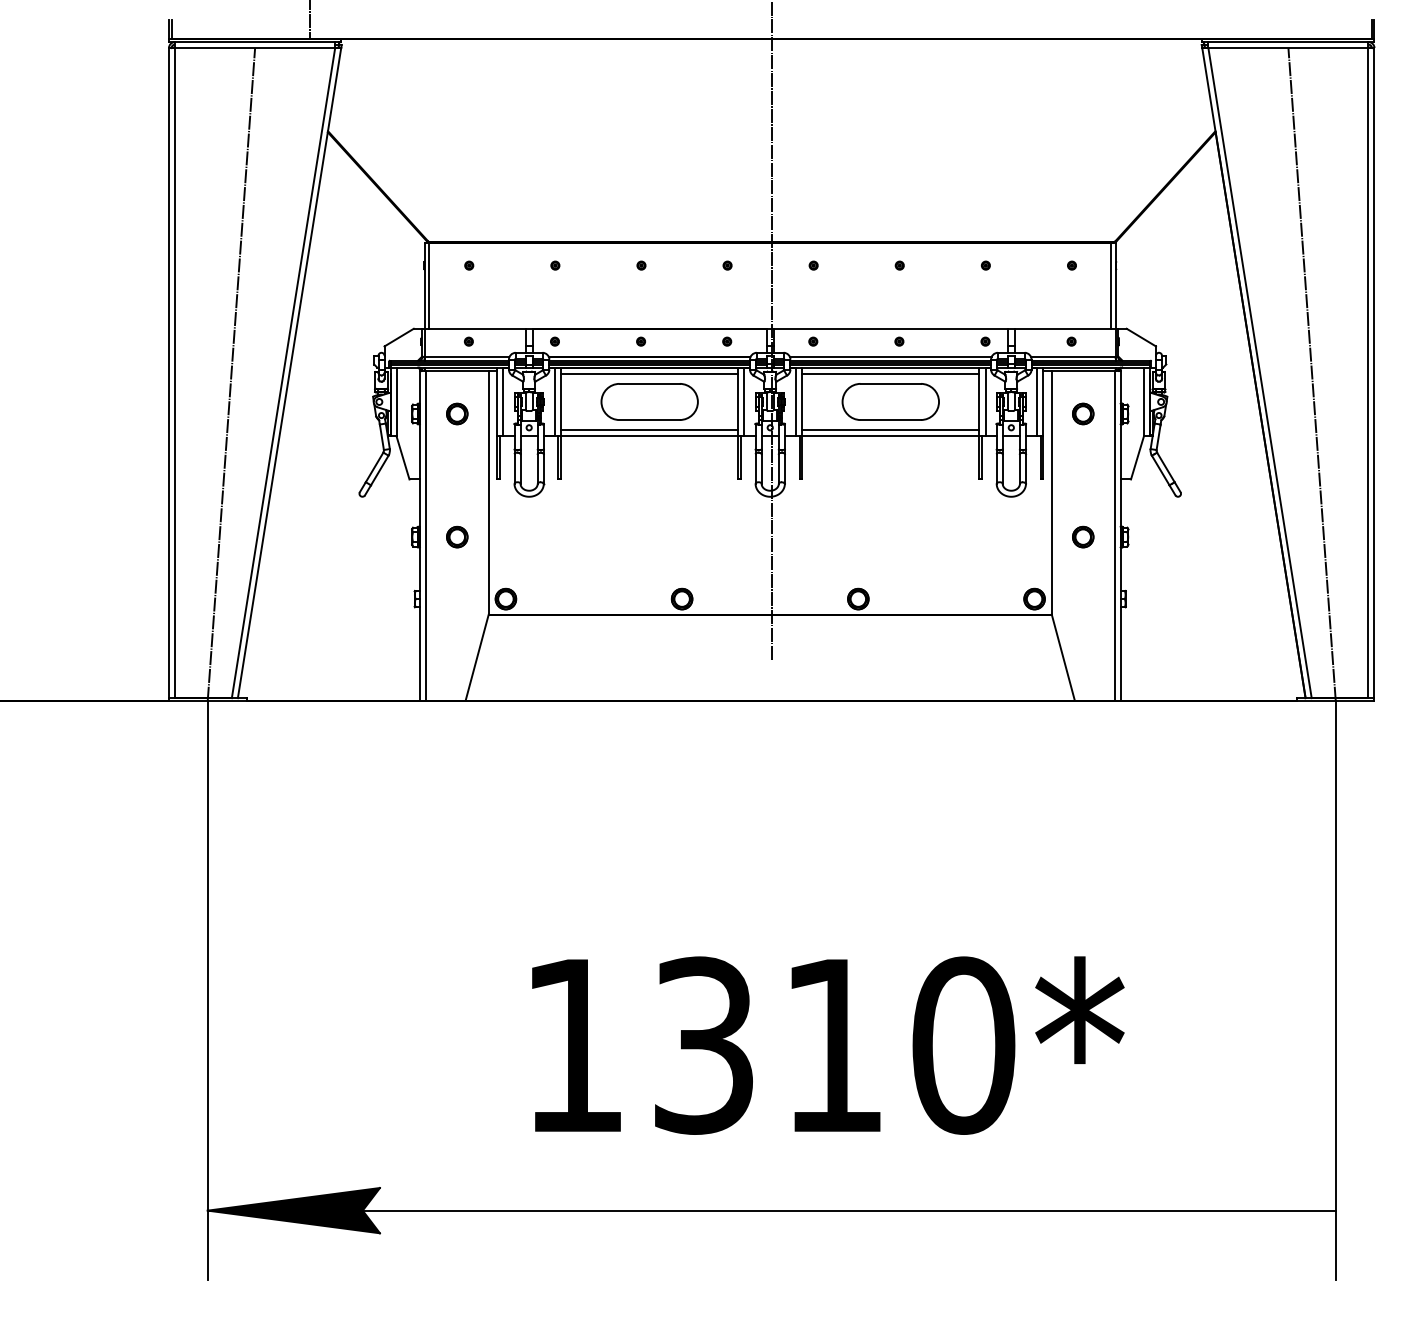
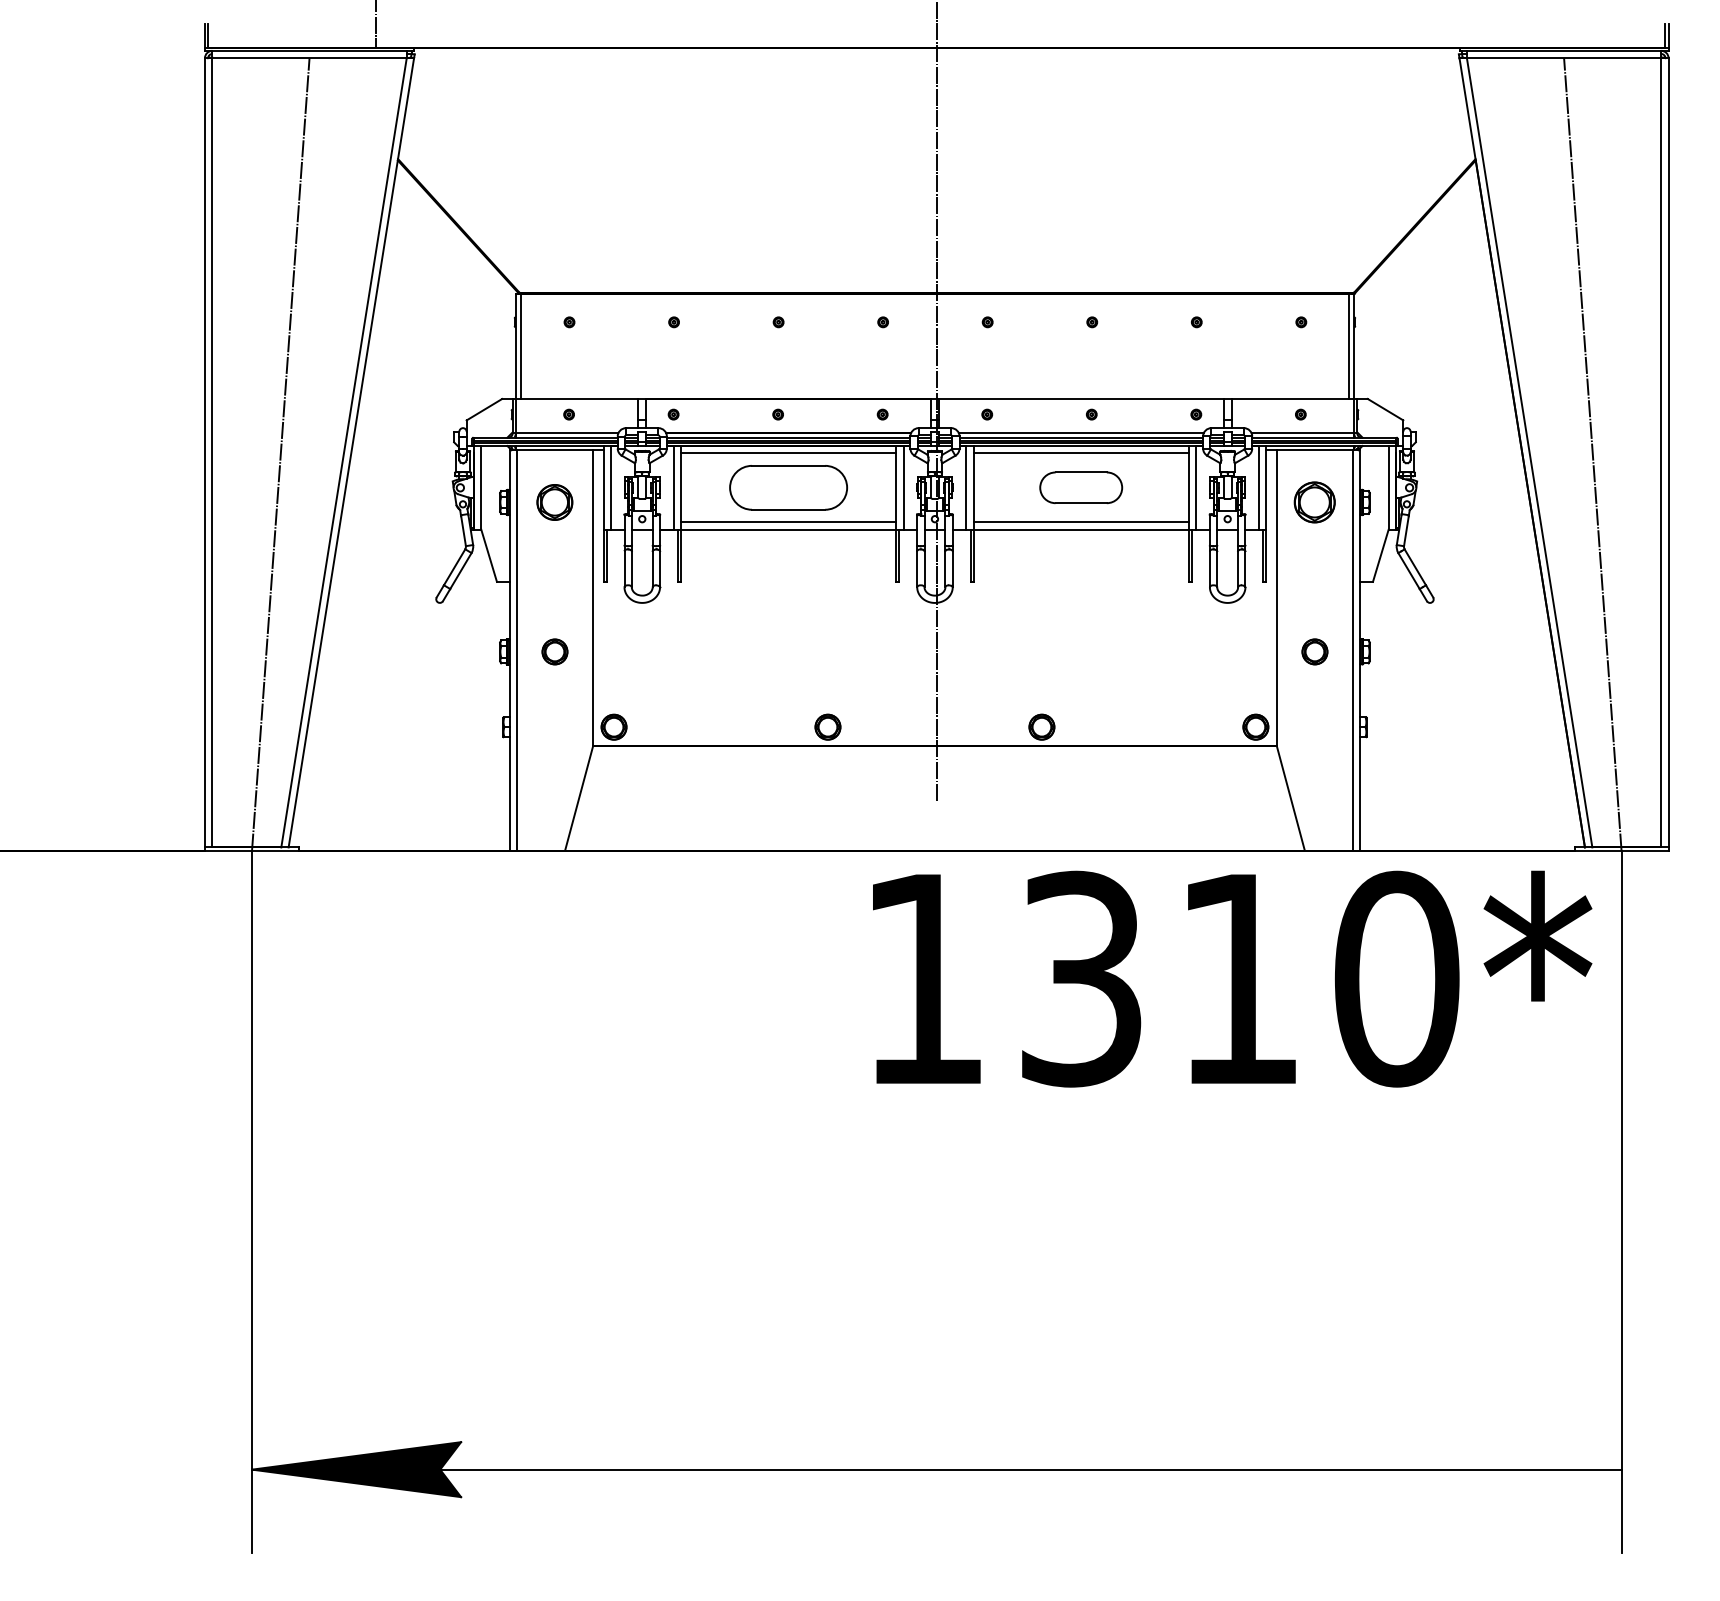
part: (890, 401) -> (1080, 487), size x0.7
part: (457, 413) -> (555, 501), size x1.4
part: (1083, 413) -> (1315, 501), size x1.6
text: (828, 1045) -> (1232, 978), moved

